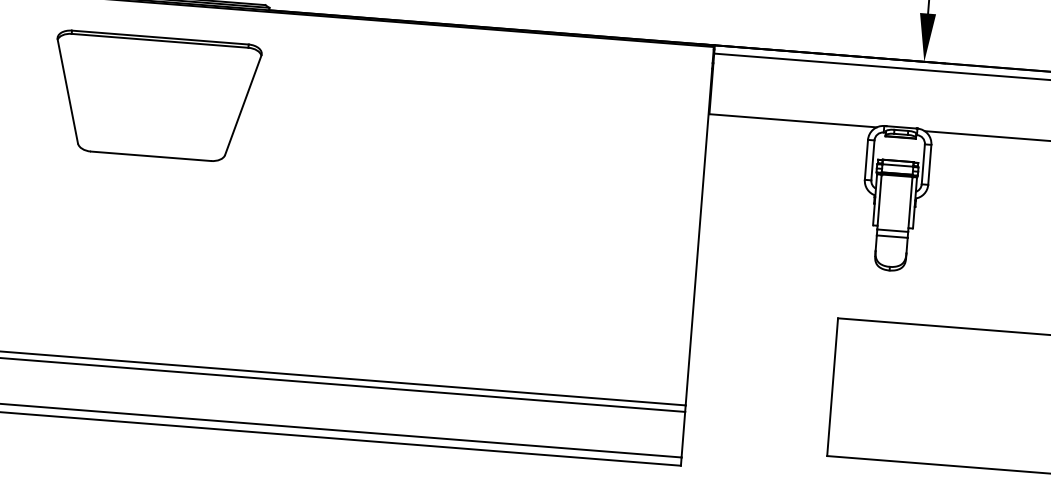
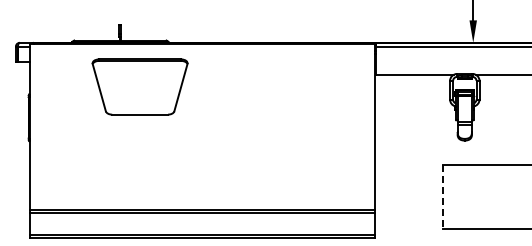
part: (154, 95) -> (139, 86), moved
line: (832, 389) -> (442, 197), solid -> dashed

